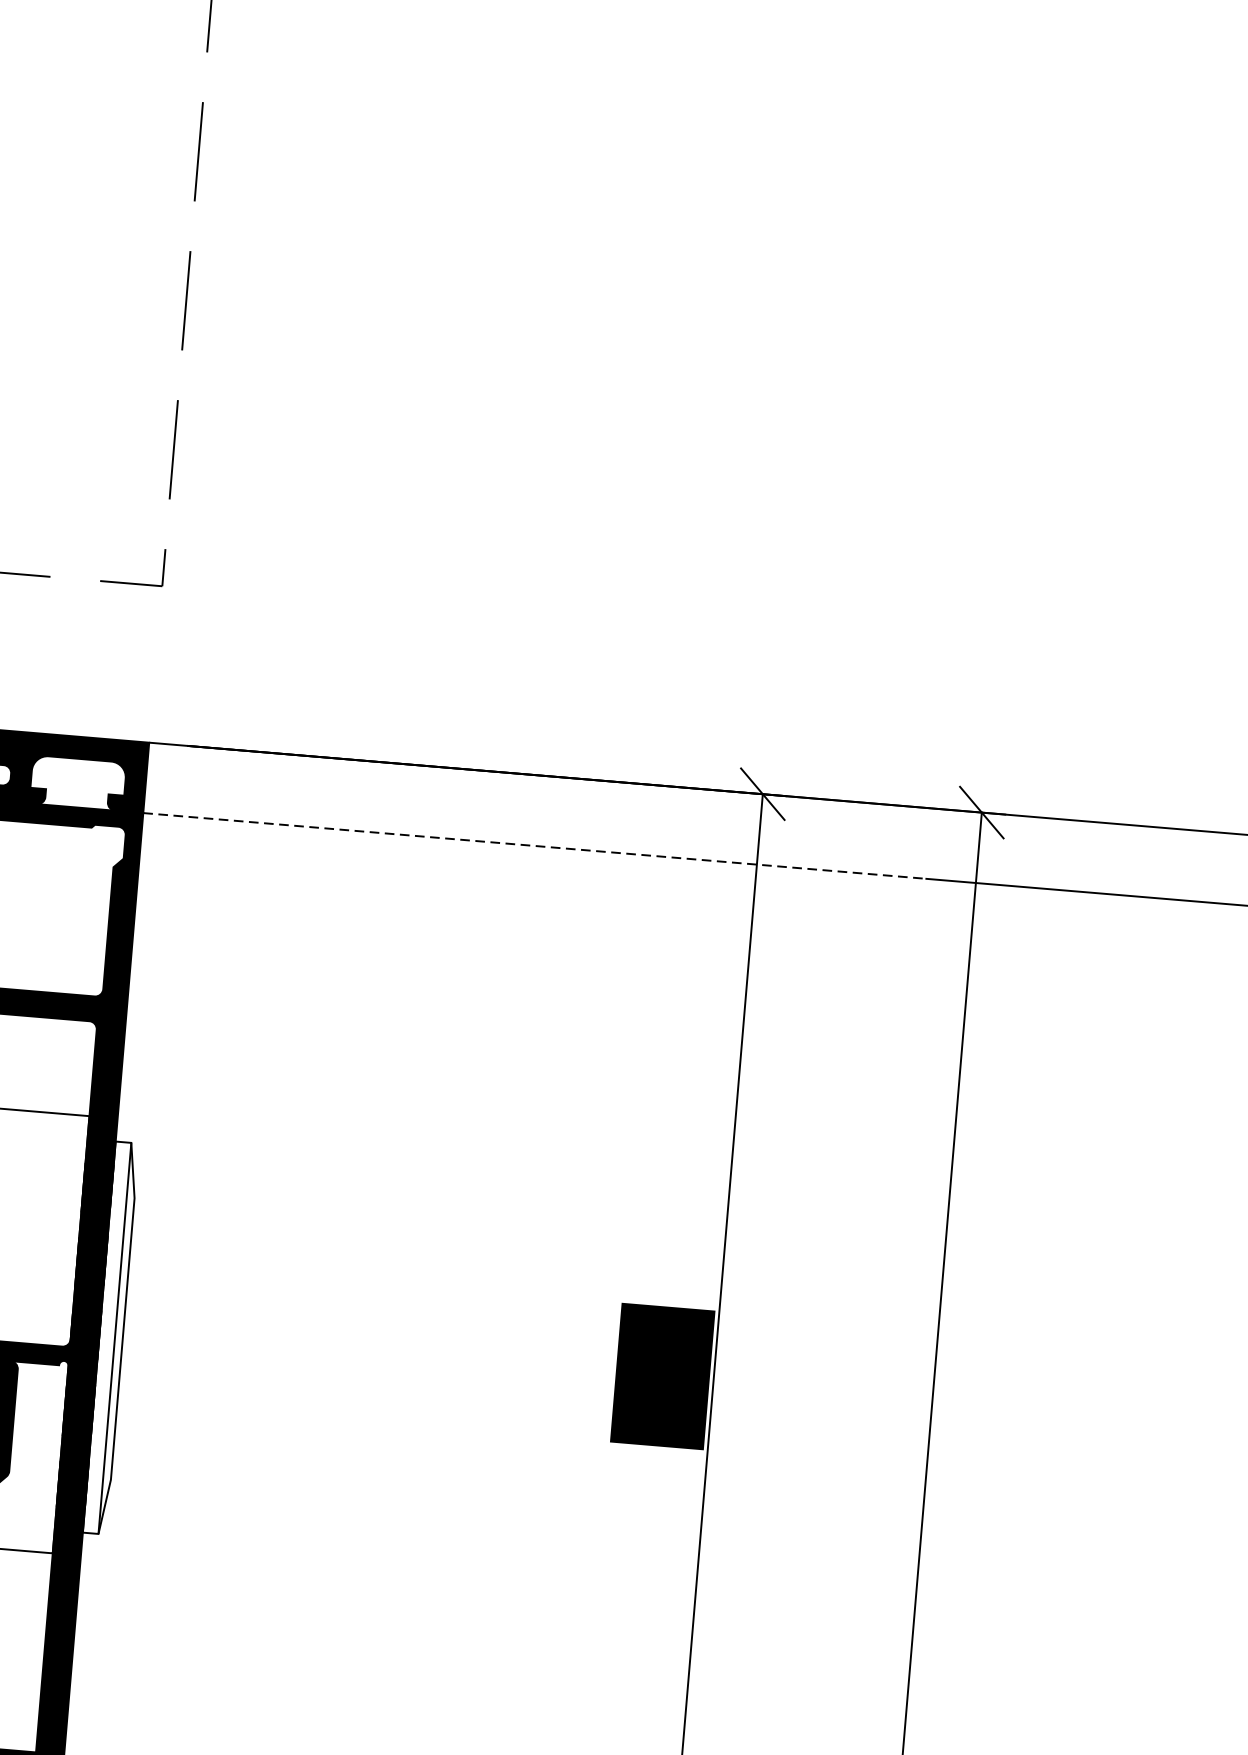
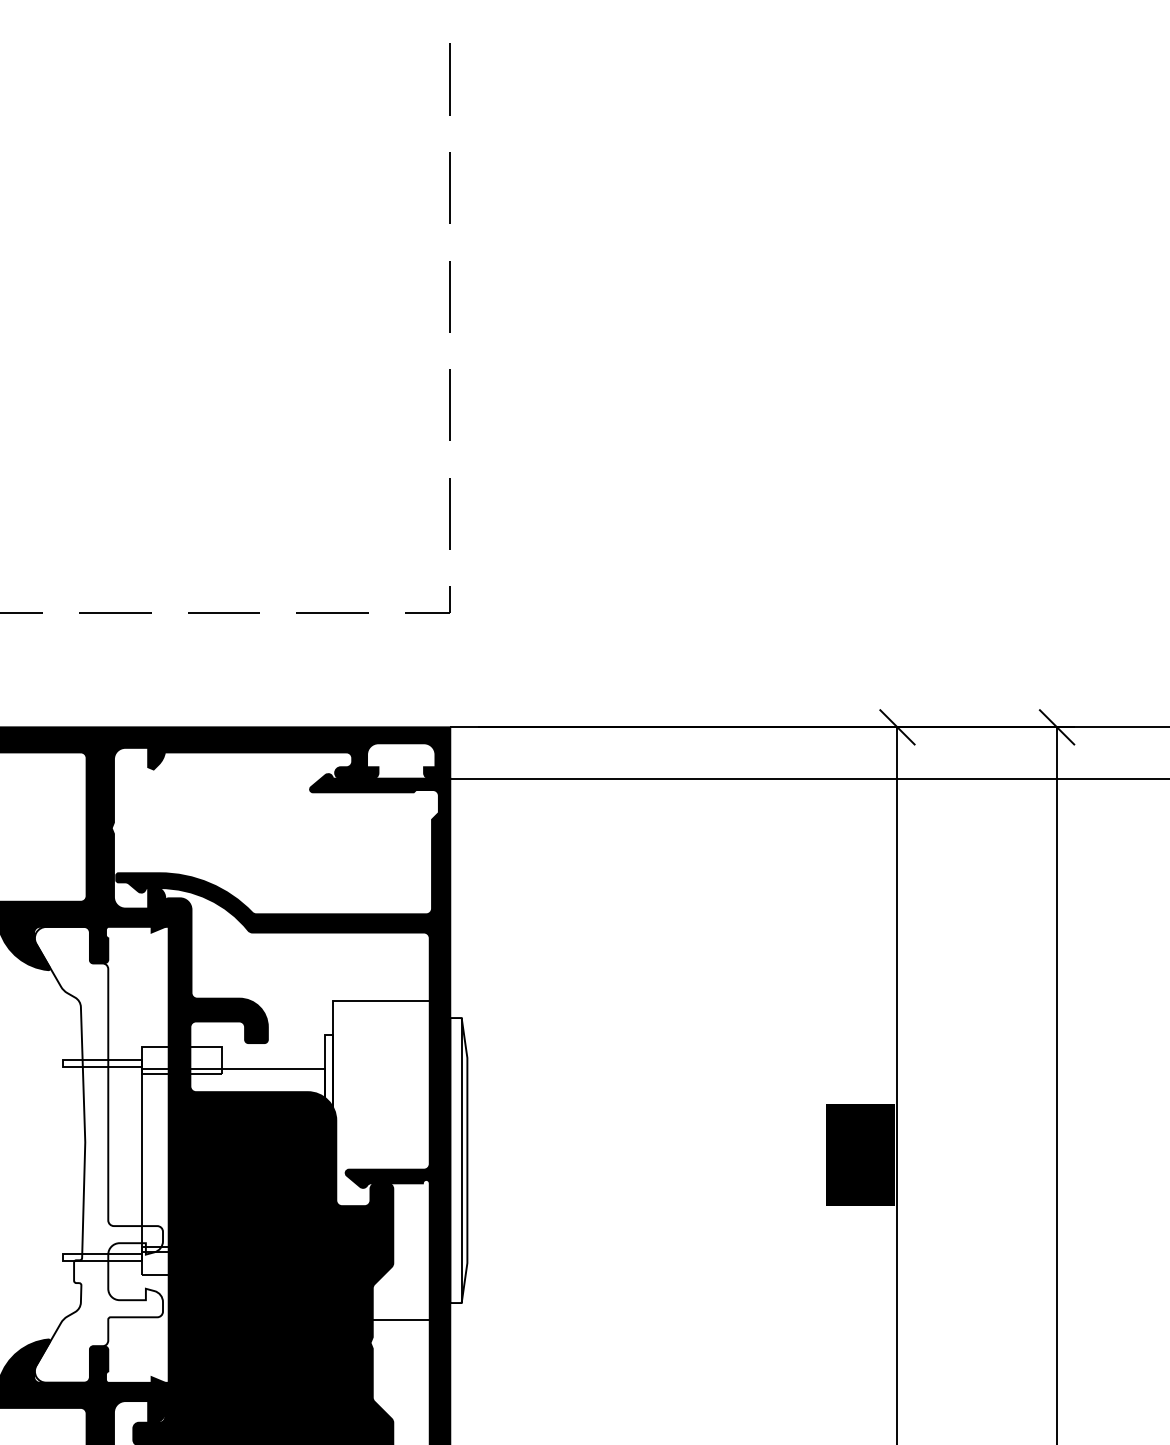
line: (534, 845) -> (735, 778), dashed -> solid

